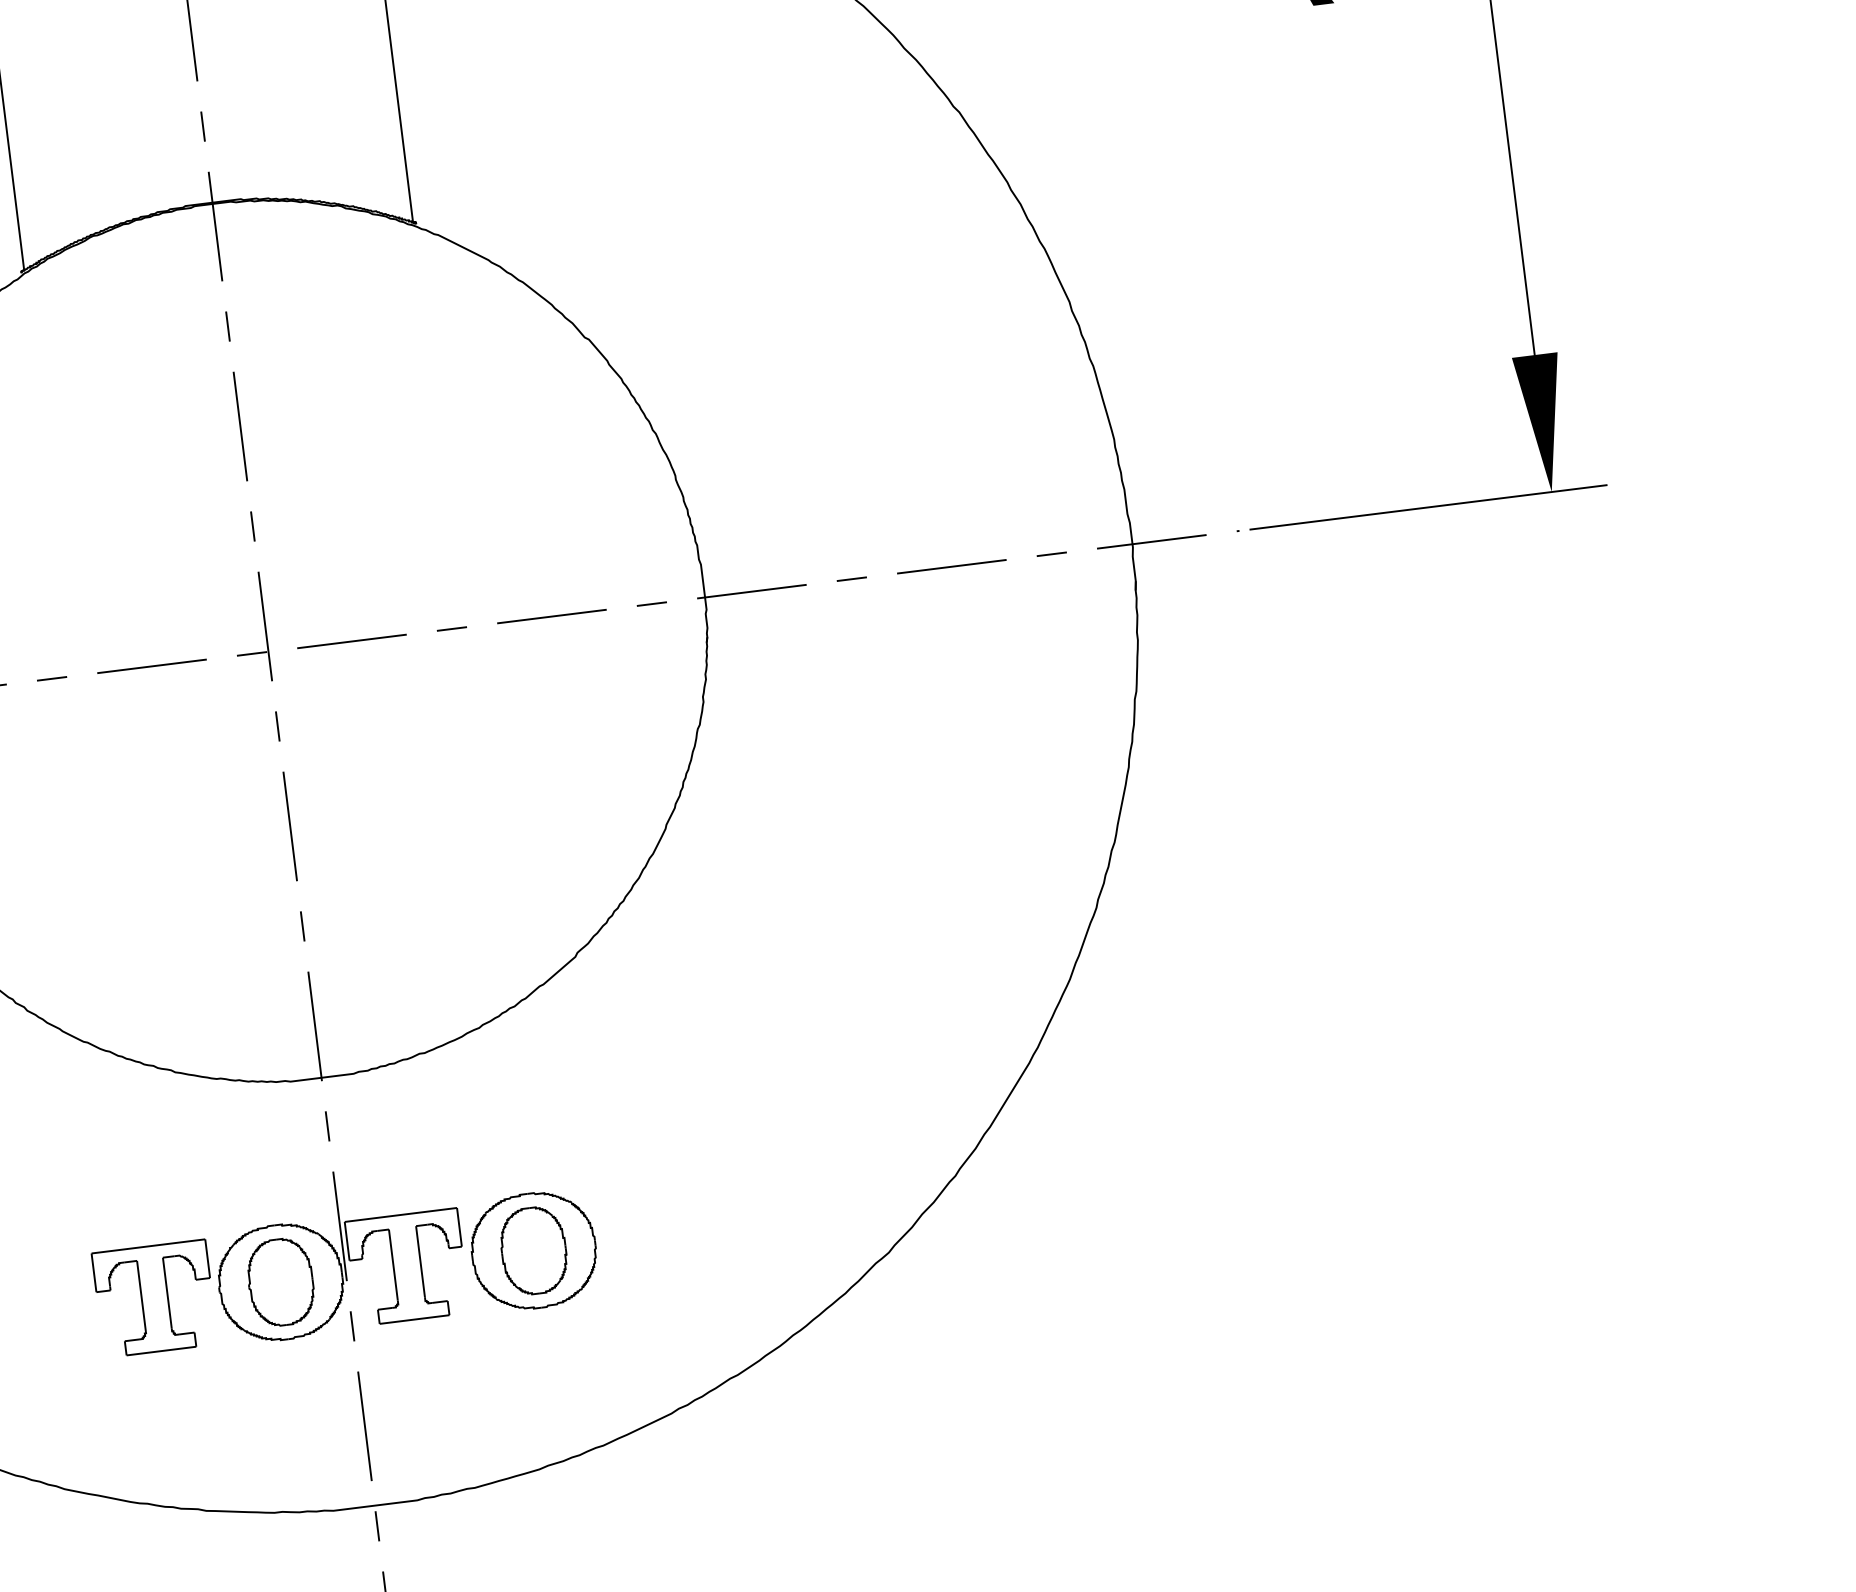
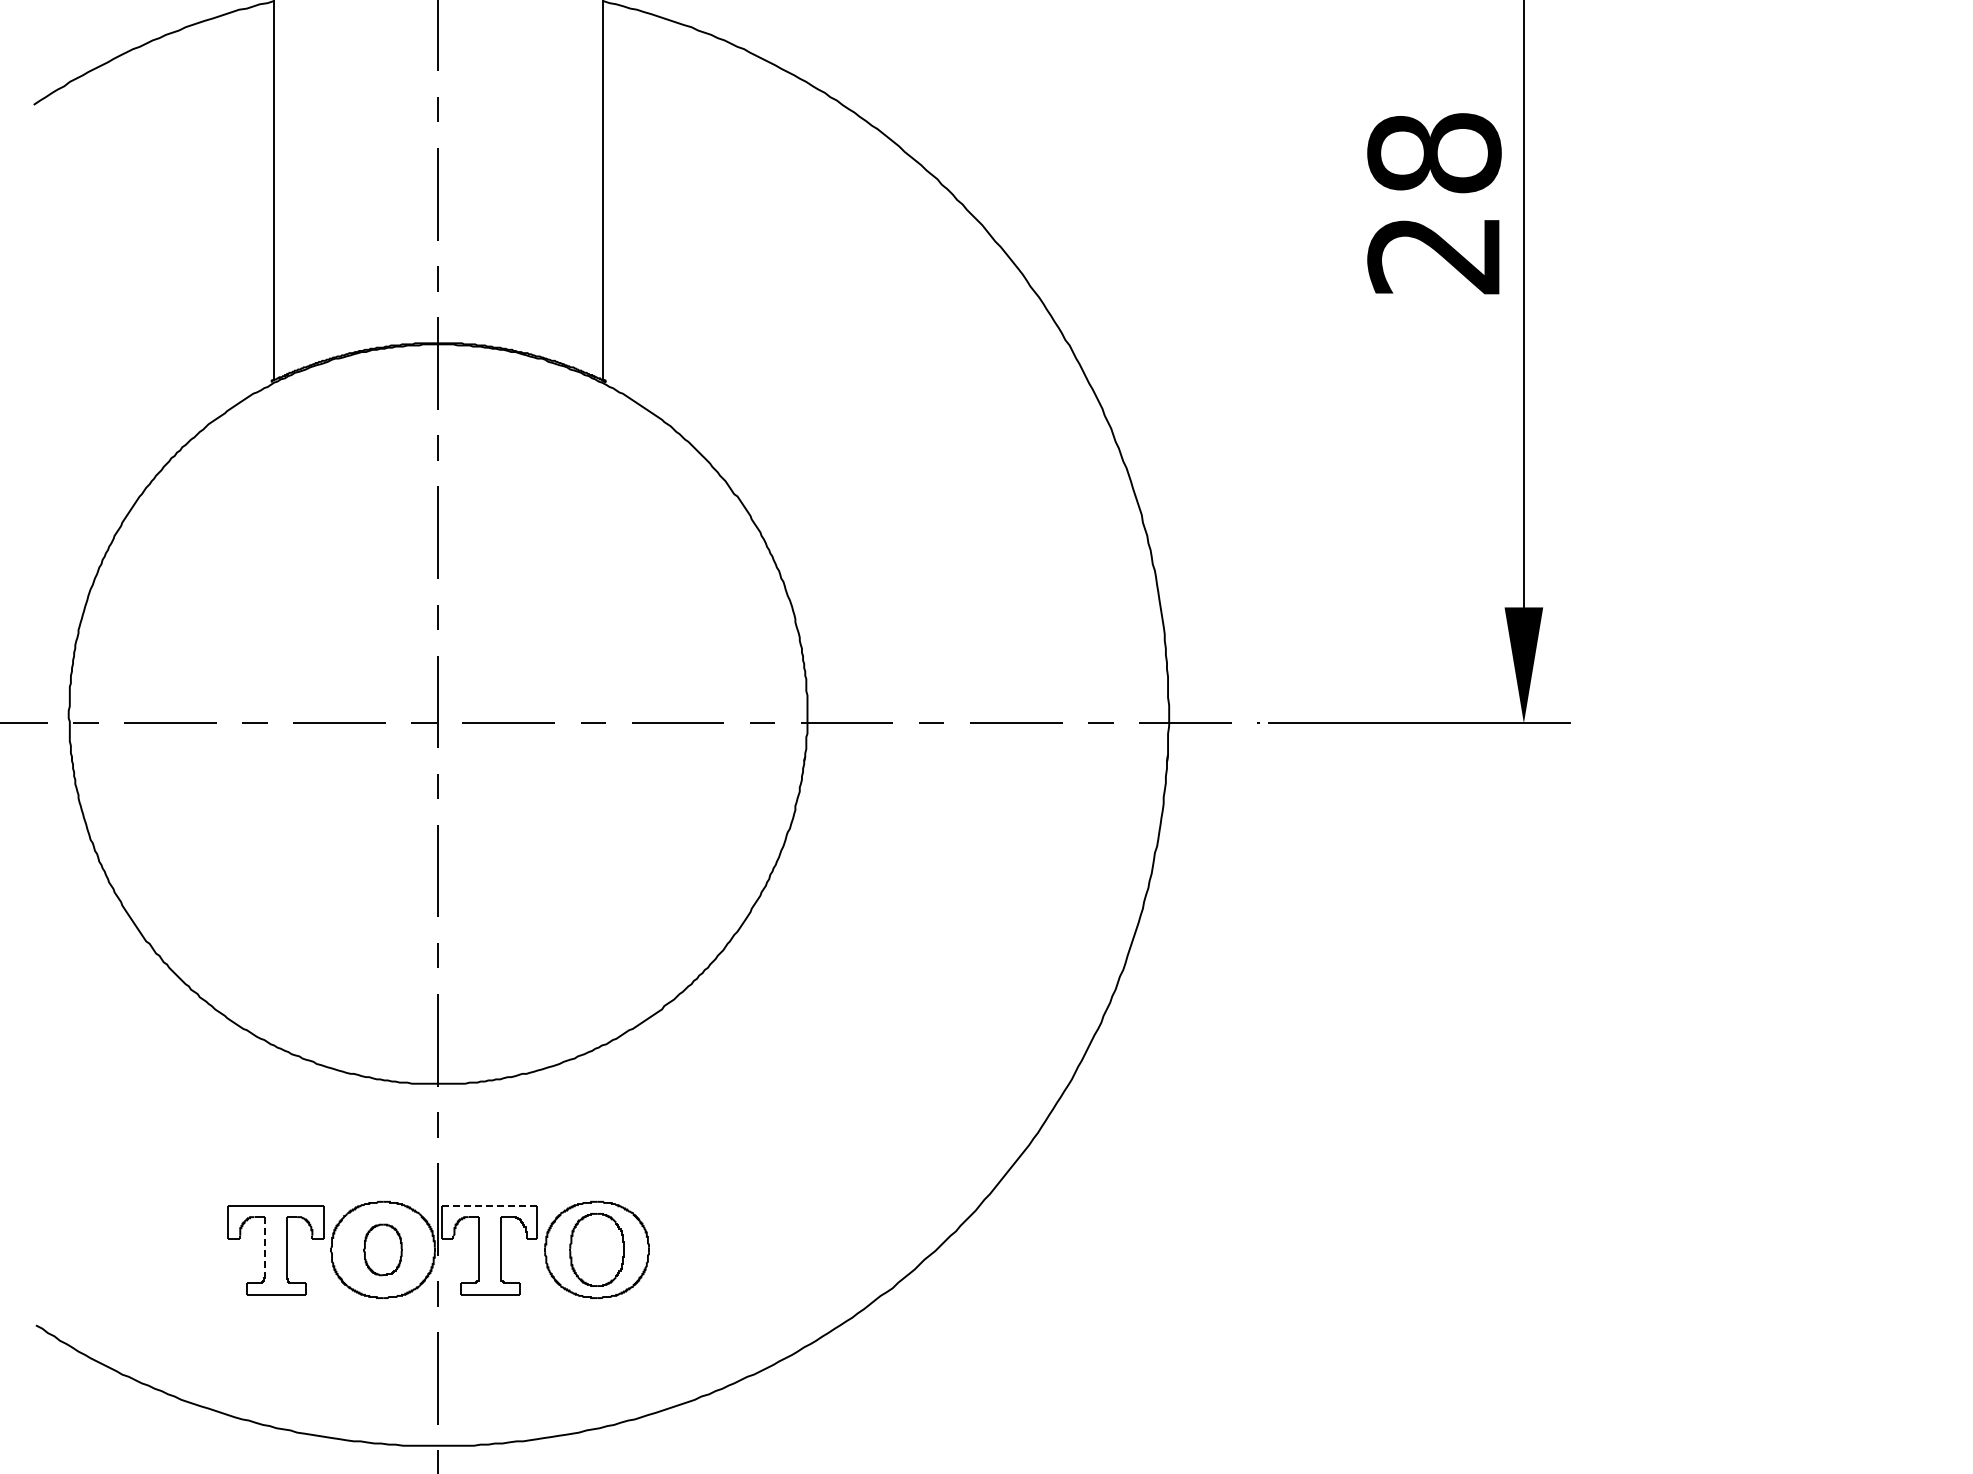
line: (400, 1215) -> (489, 1206), solid -> dashed
part: (280, 1281) -> (382, 1249), size x0.7
line: (141, 1296) -> (265, 1247), solid -> dashed

